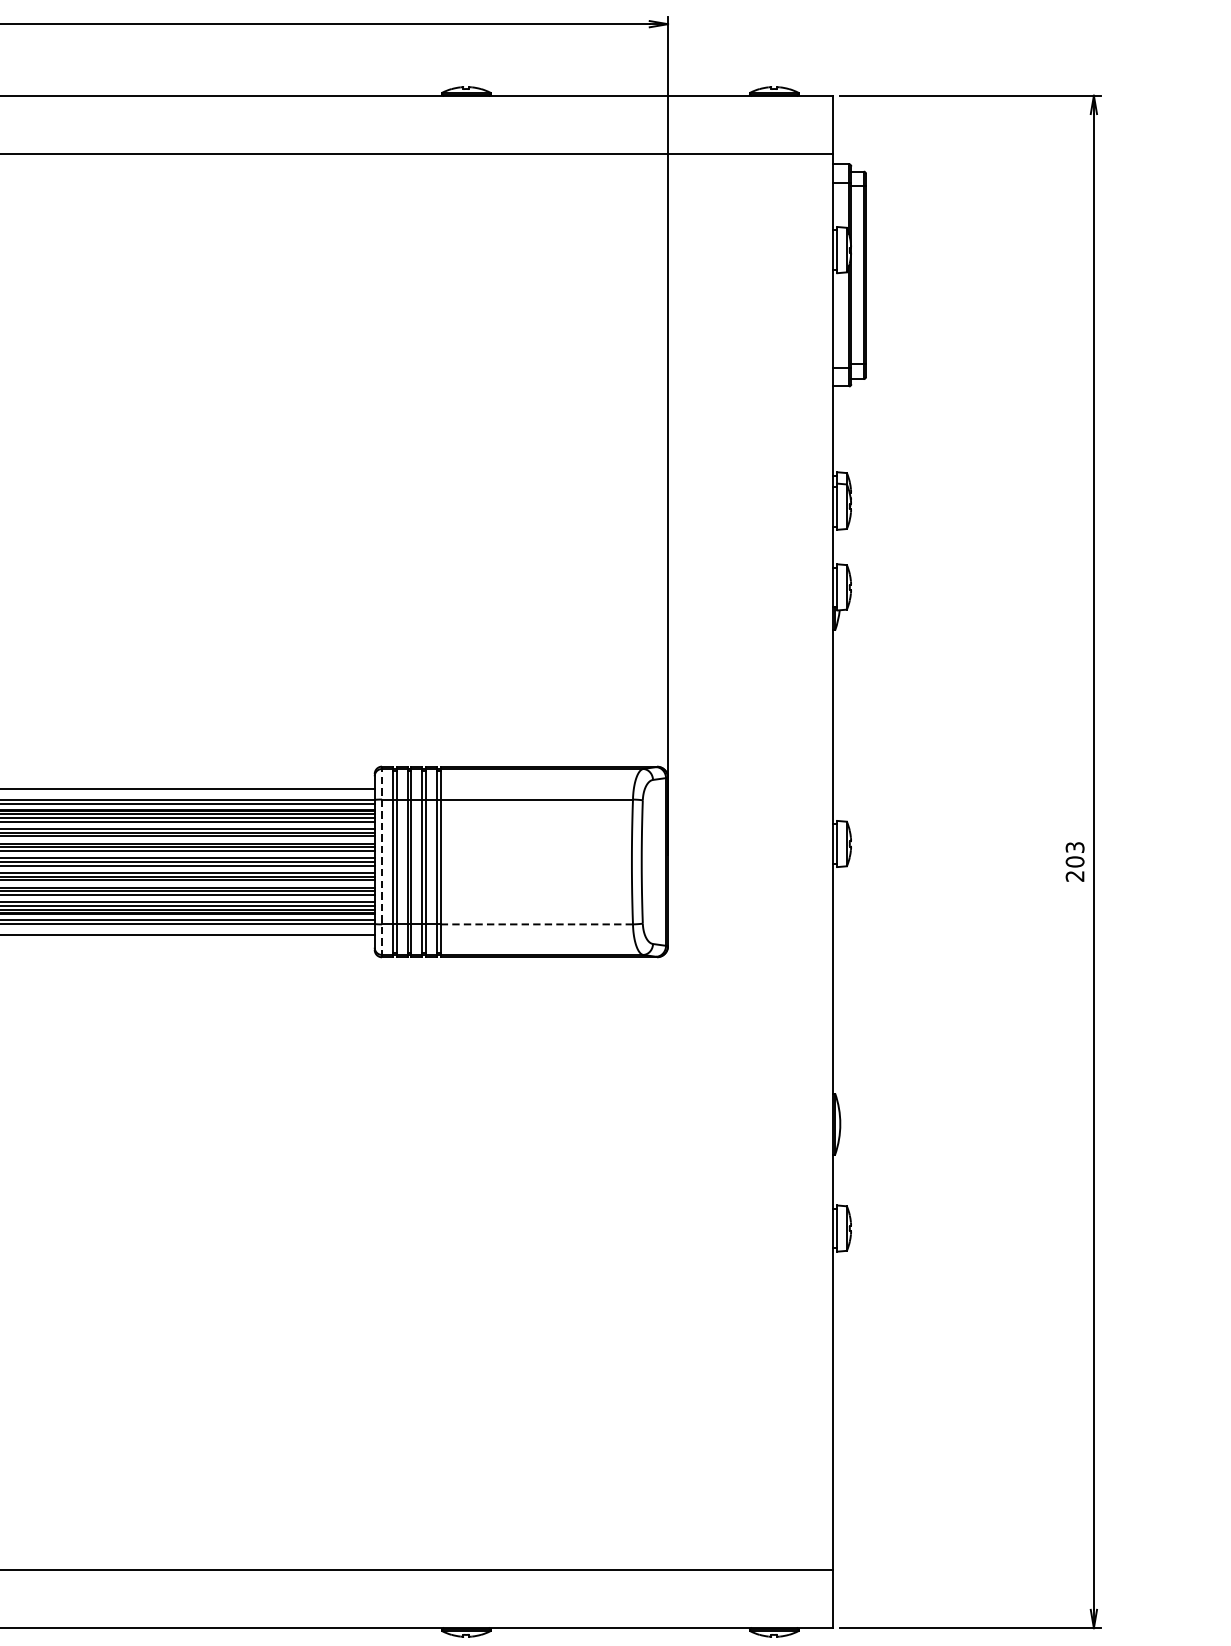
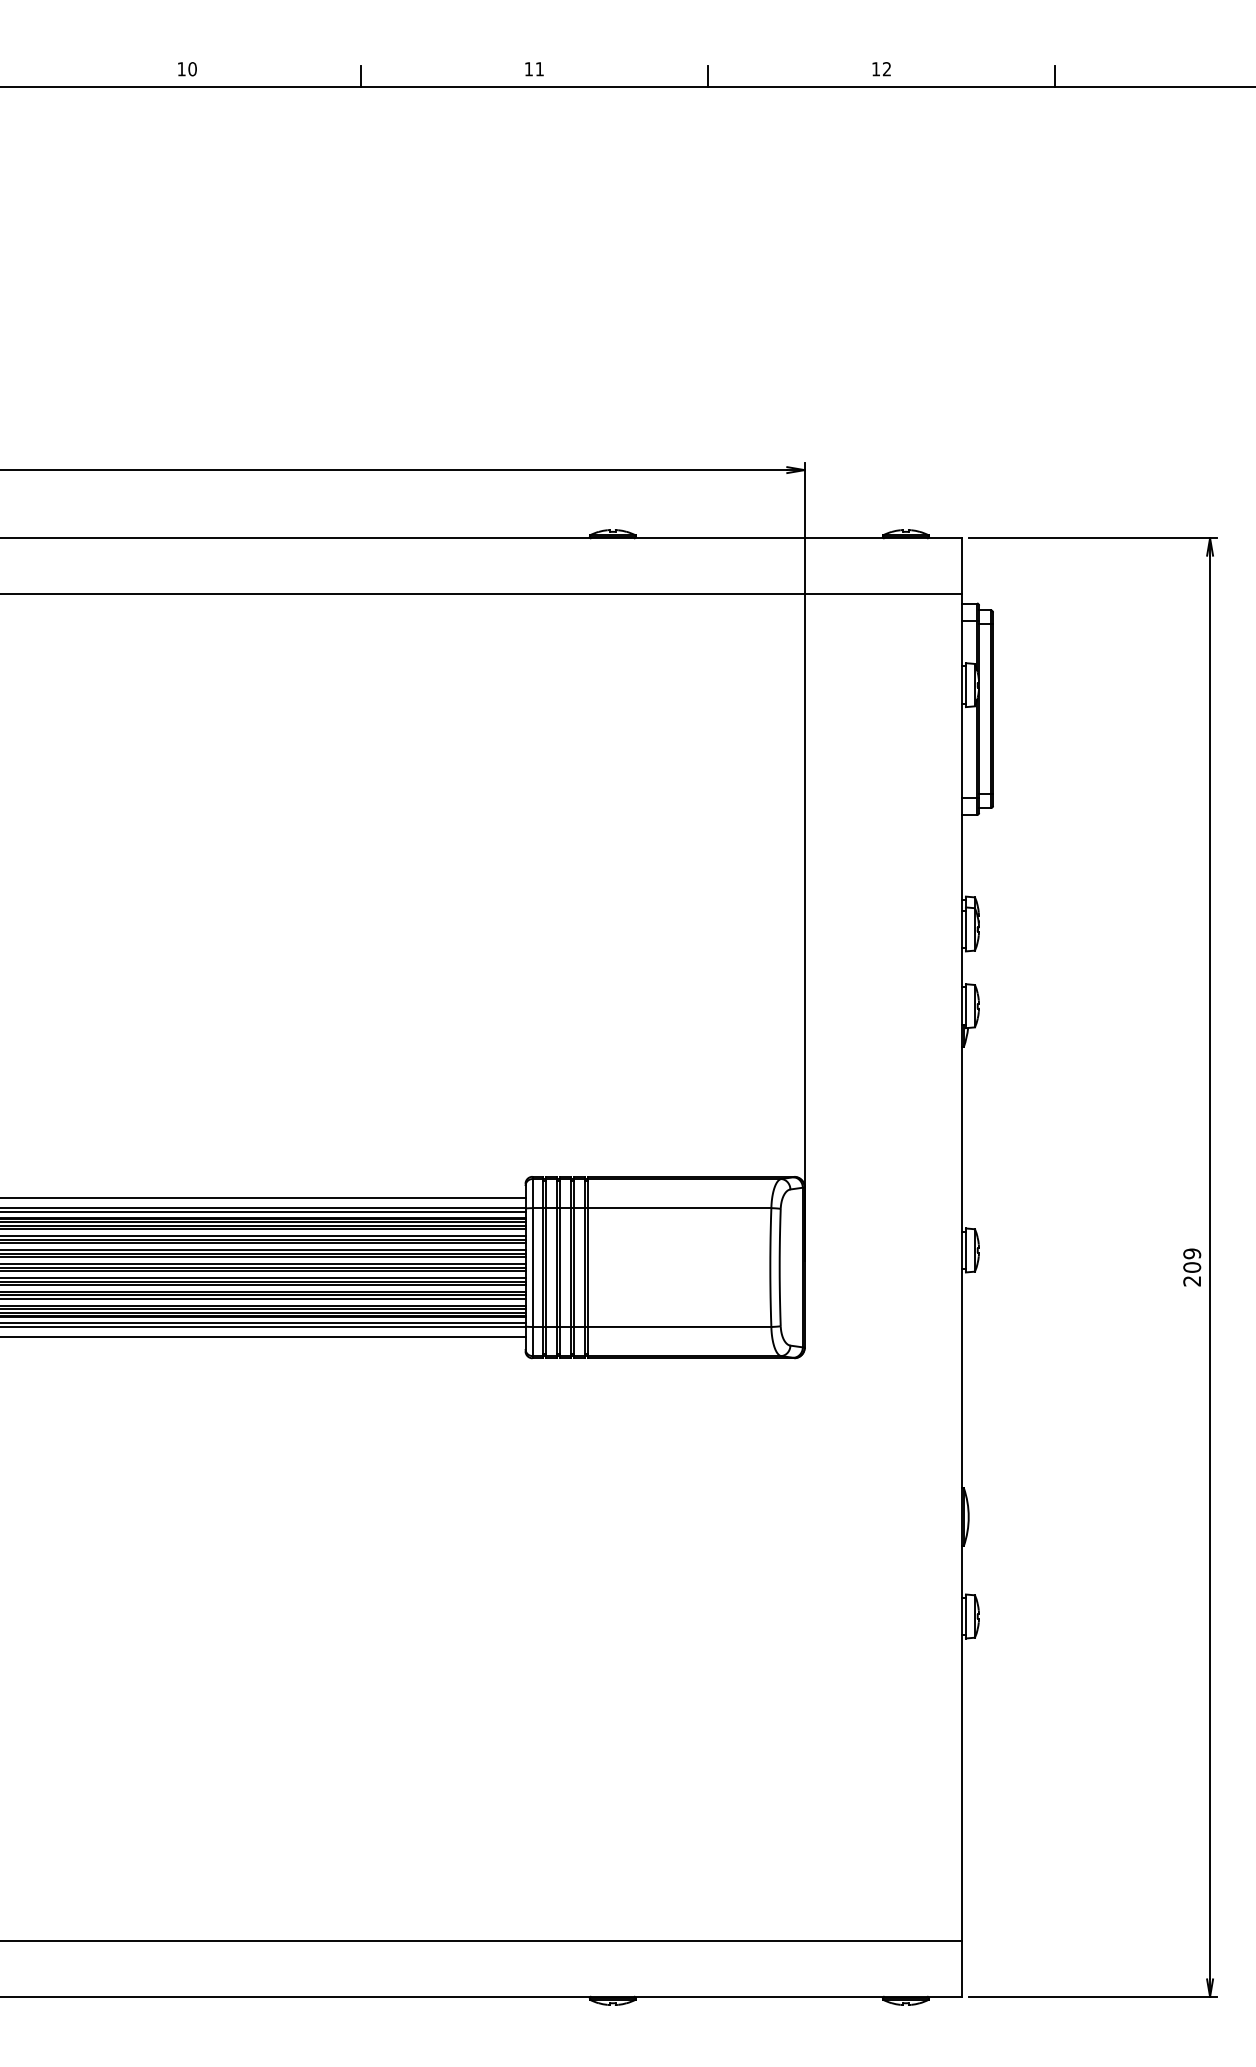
text: (1074, 847) -> (1191, 1253), 203 -> 209
line: (382, 861) -> (532, 1267), dashed -> solid
line: (536, 923) -> (679, 1326), dashed -> solid

